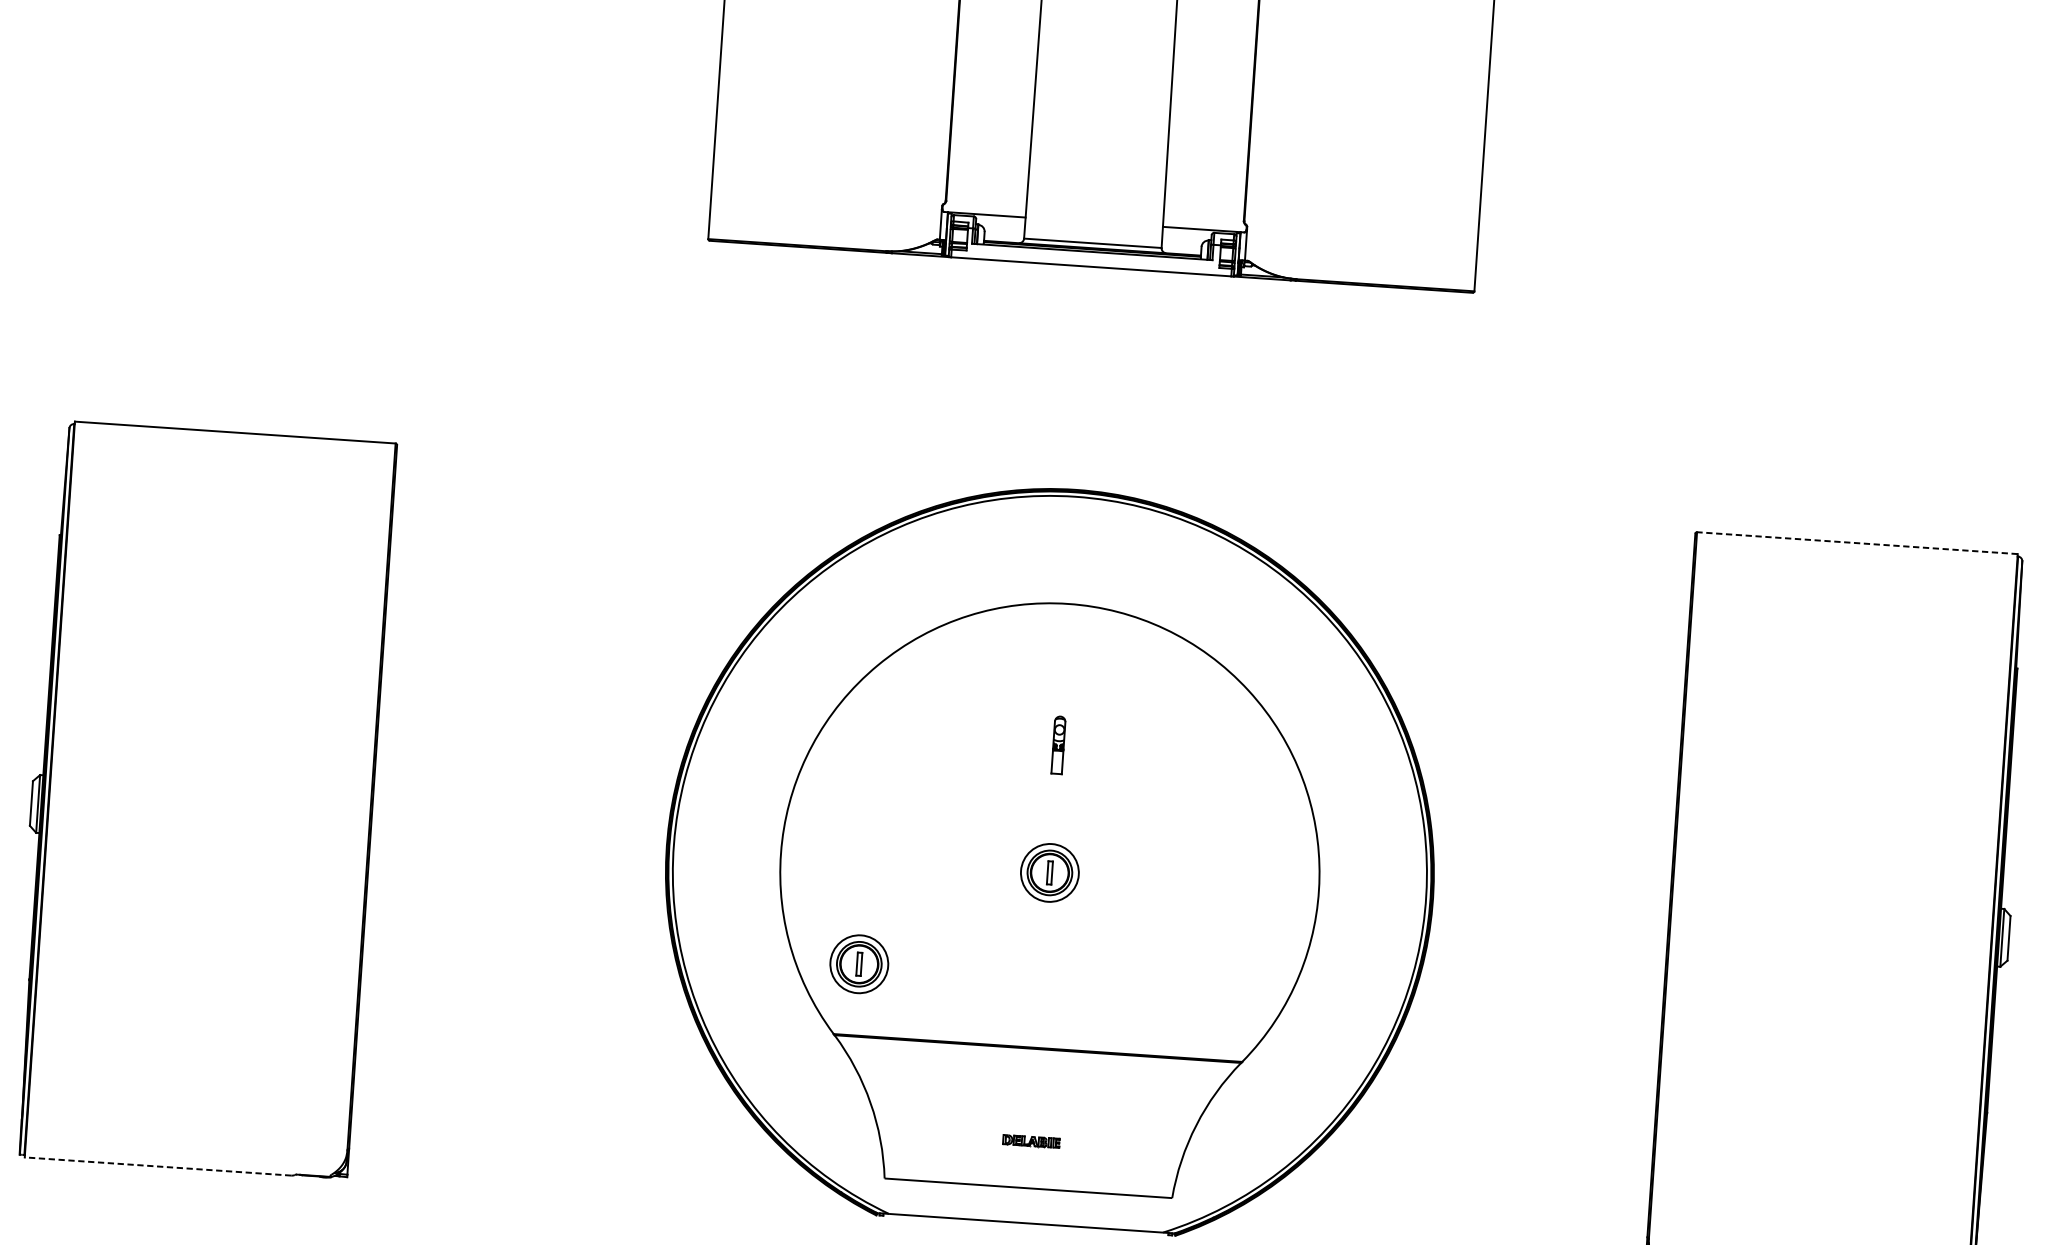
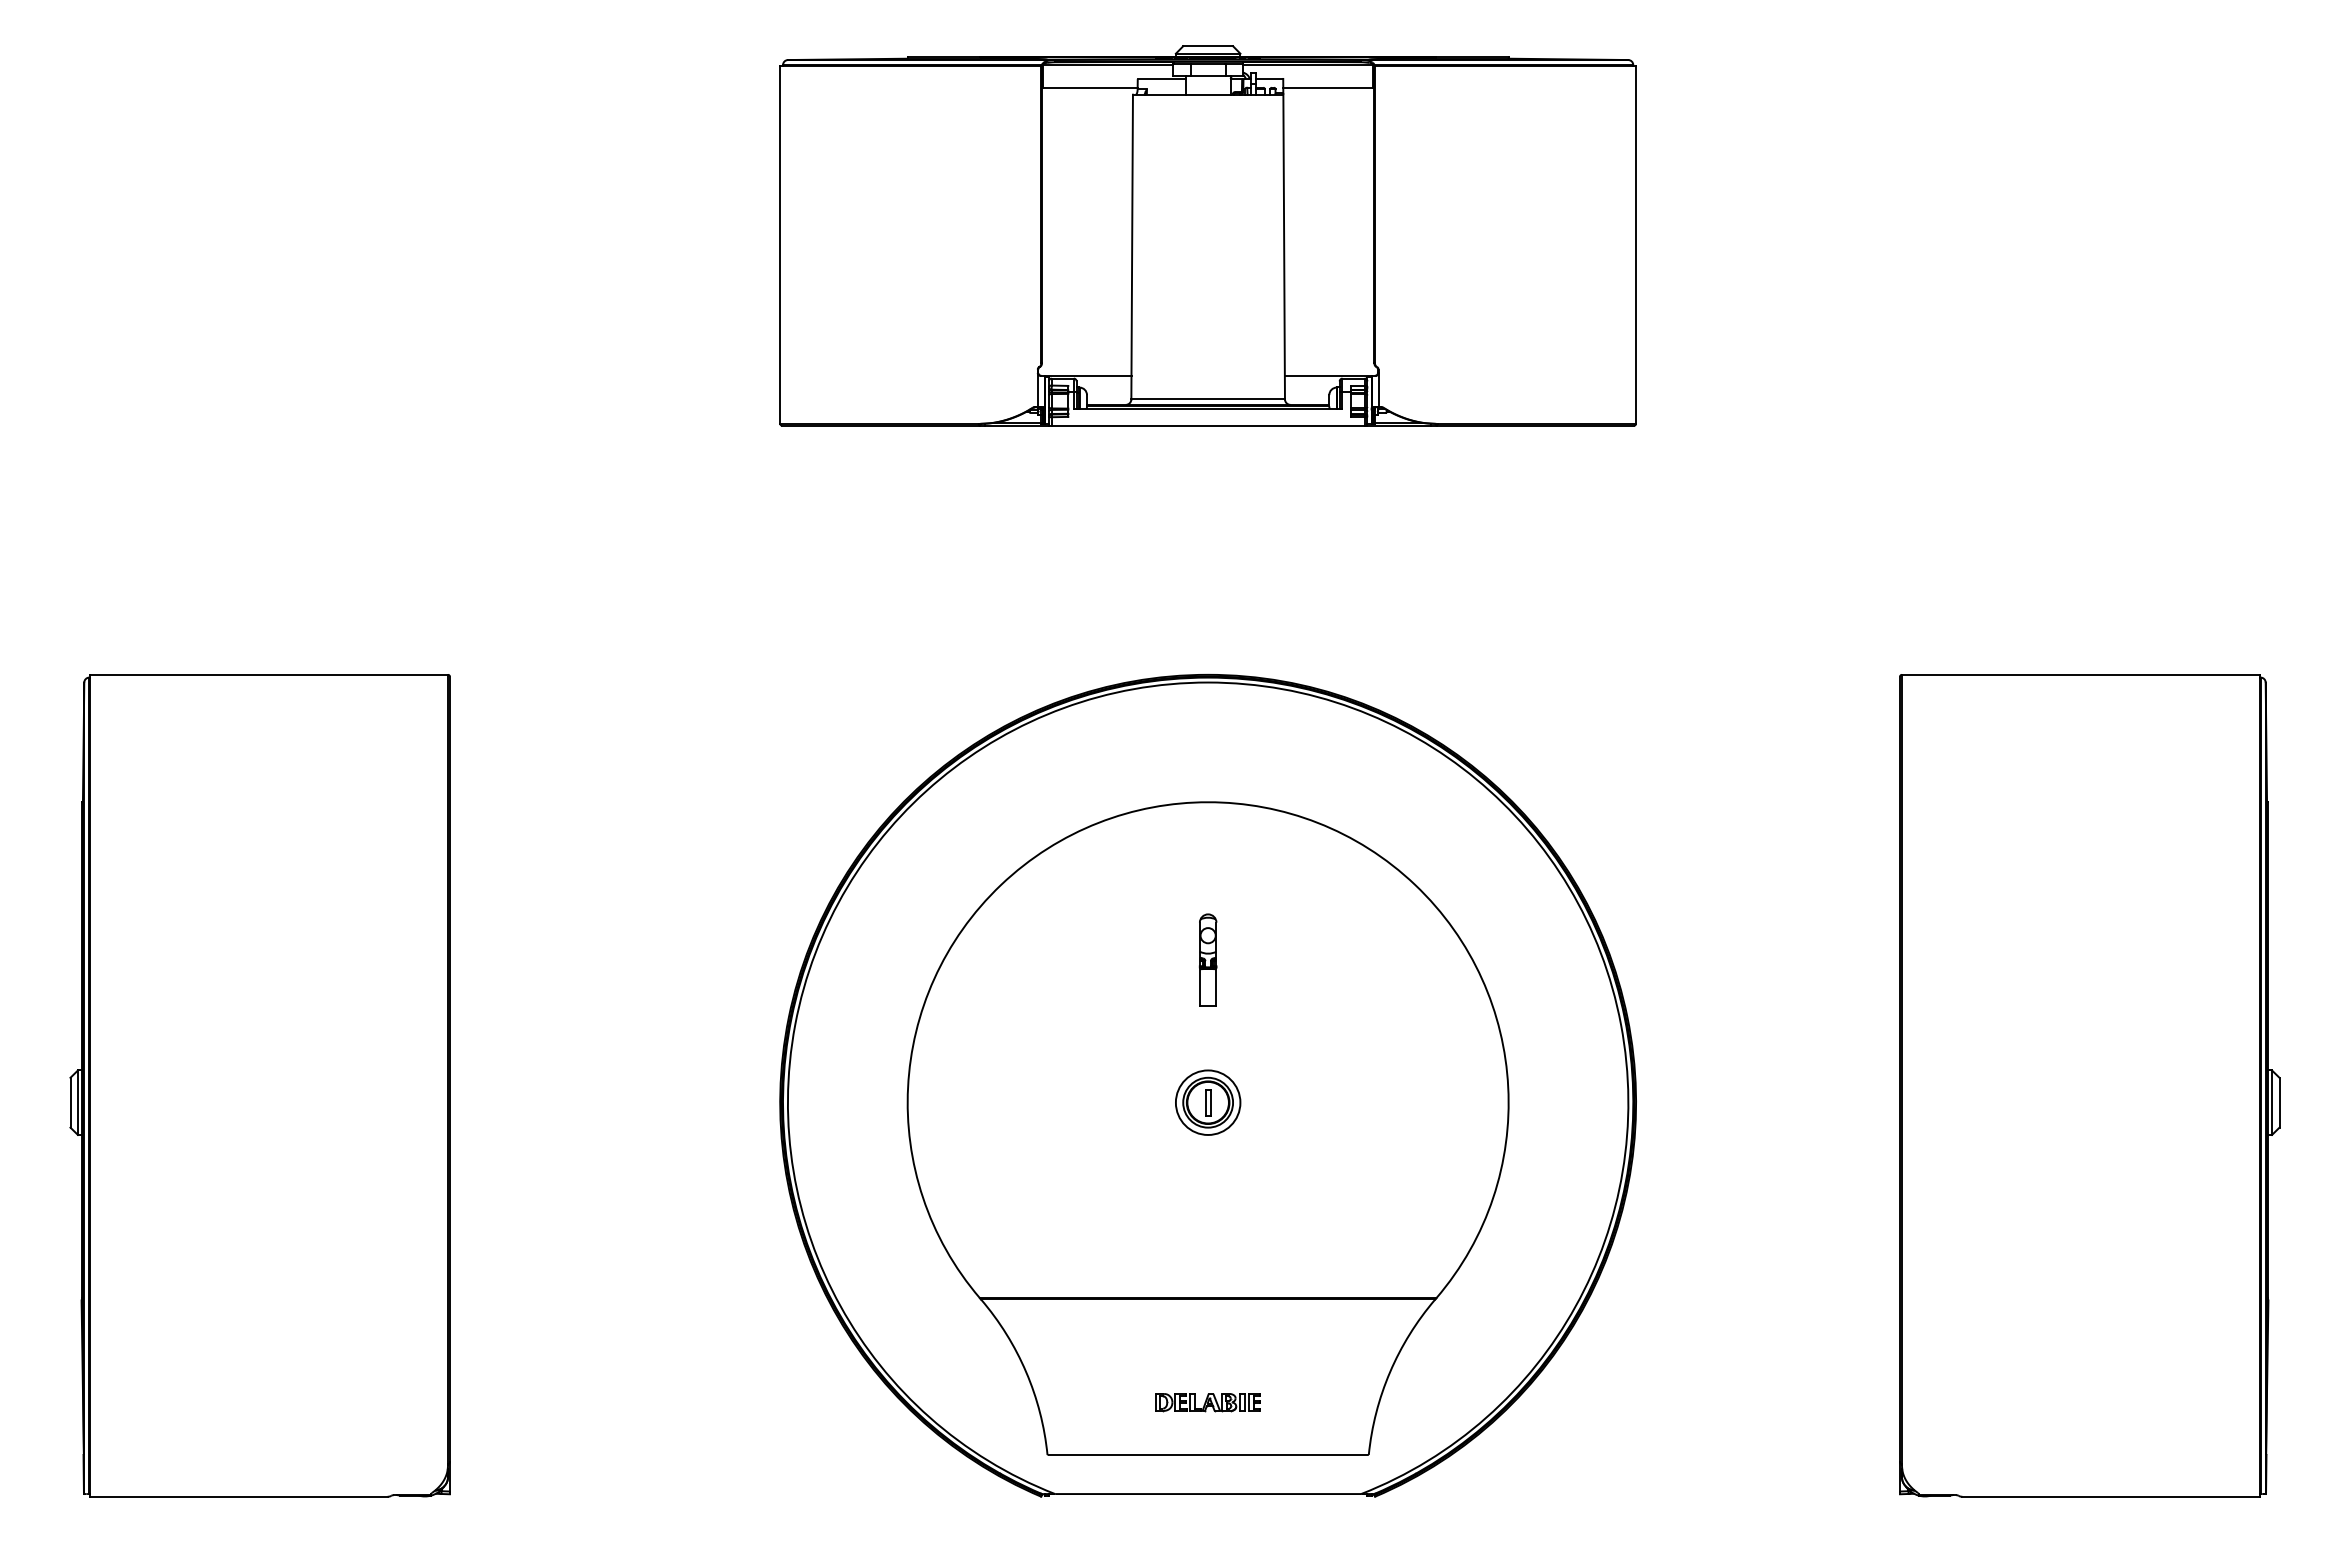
line: (1856, 542) -> (2080, 674), dashed -> solid
part: (1058, 744) -> (1207, 959), size x1.43
part: (859, 964) -> (1003, 1218), removed
part: (1031, 1141) -> (1207, 1402), size x1.67
line: (157, 1166) -> (238, 1496), dashed -> solid

